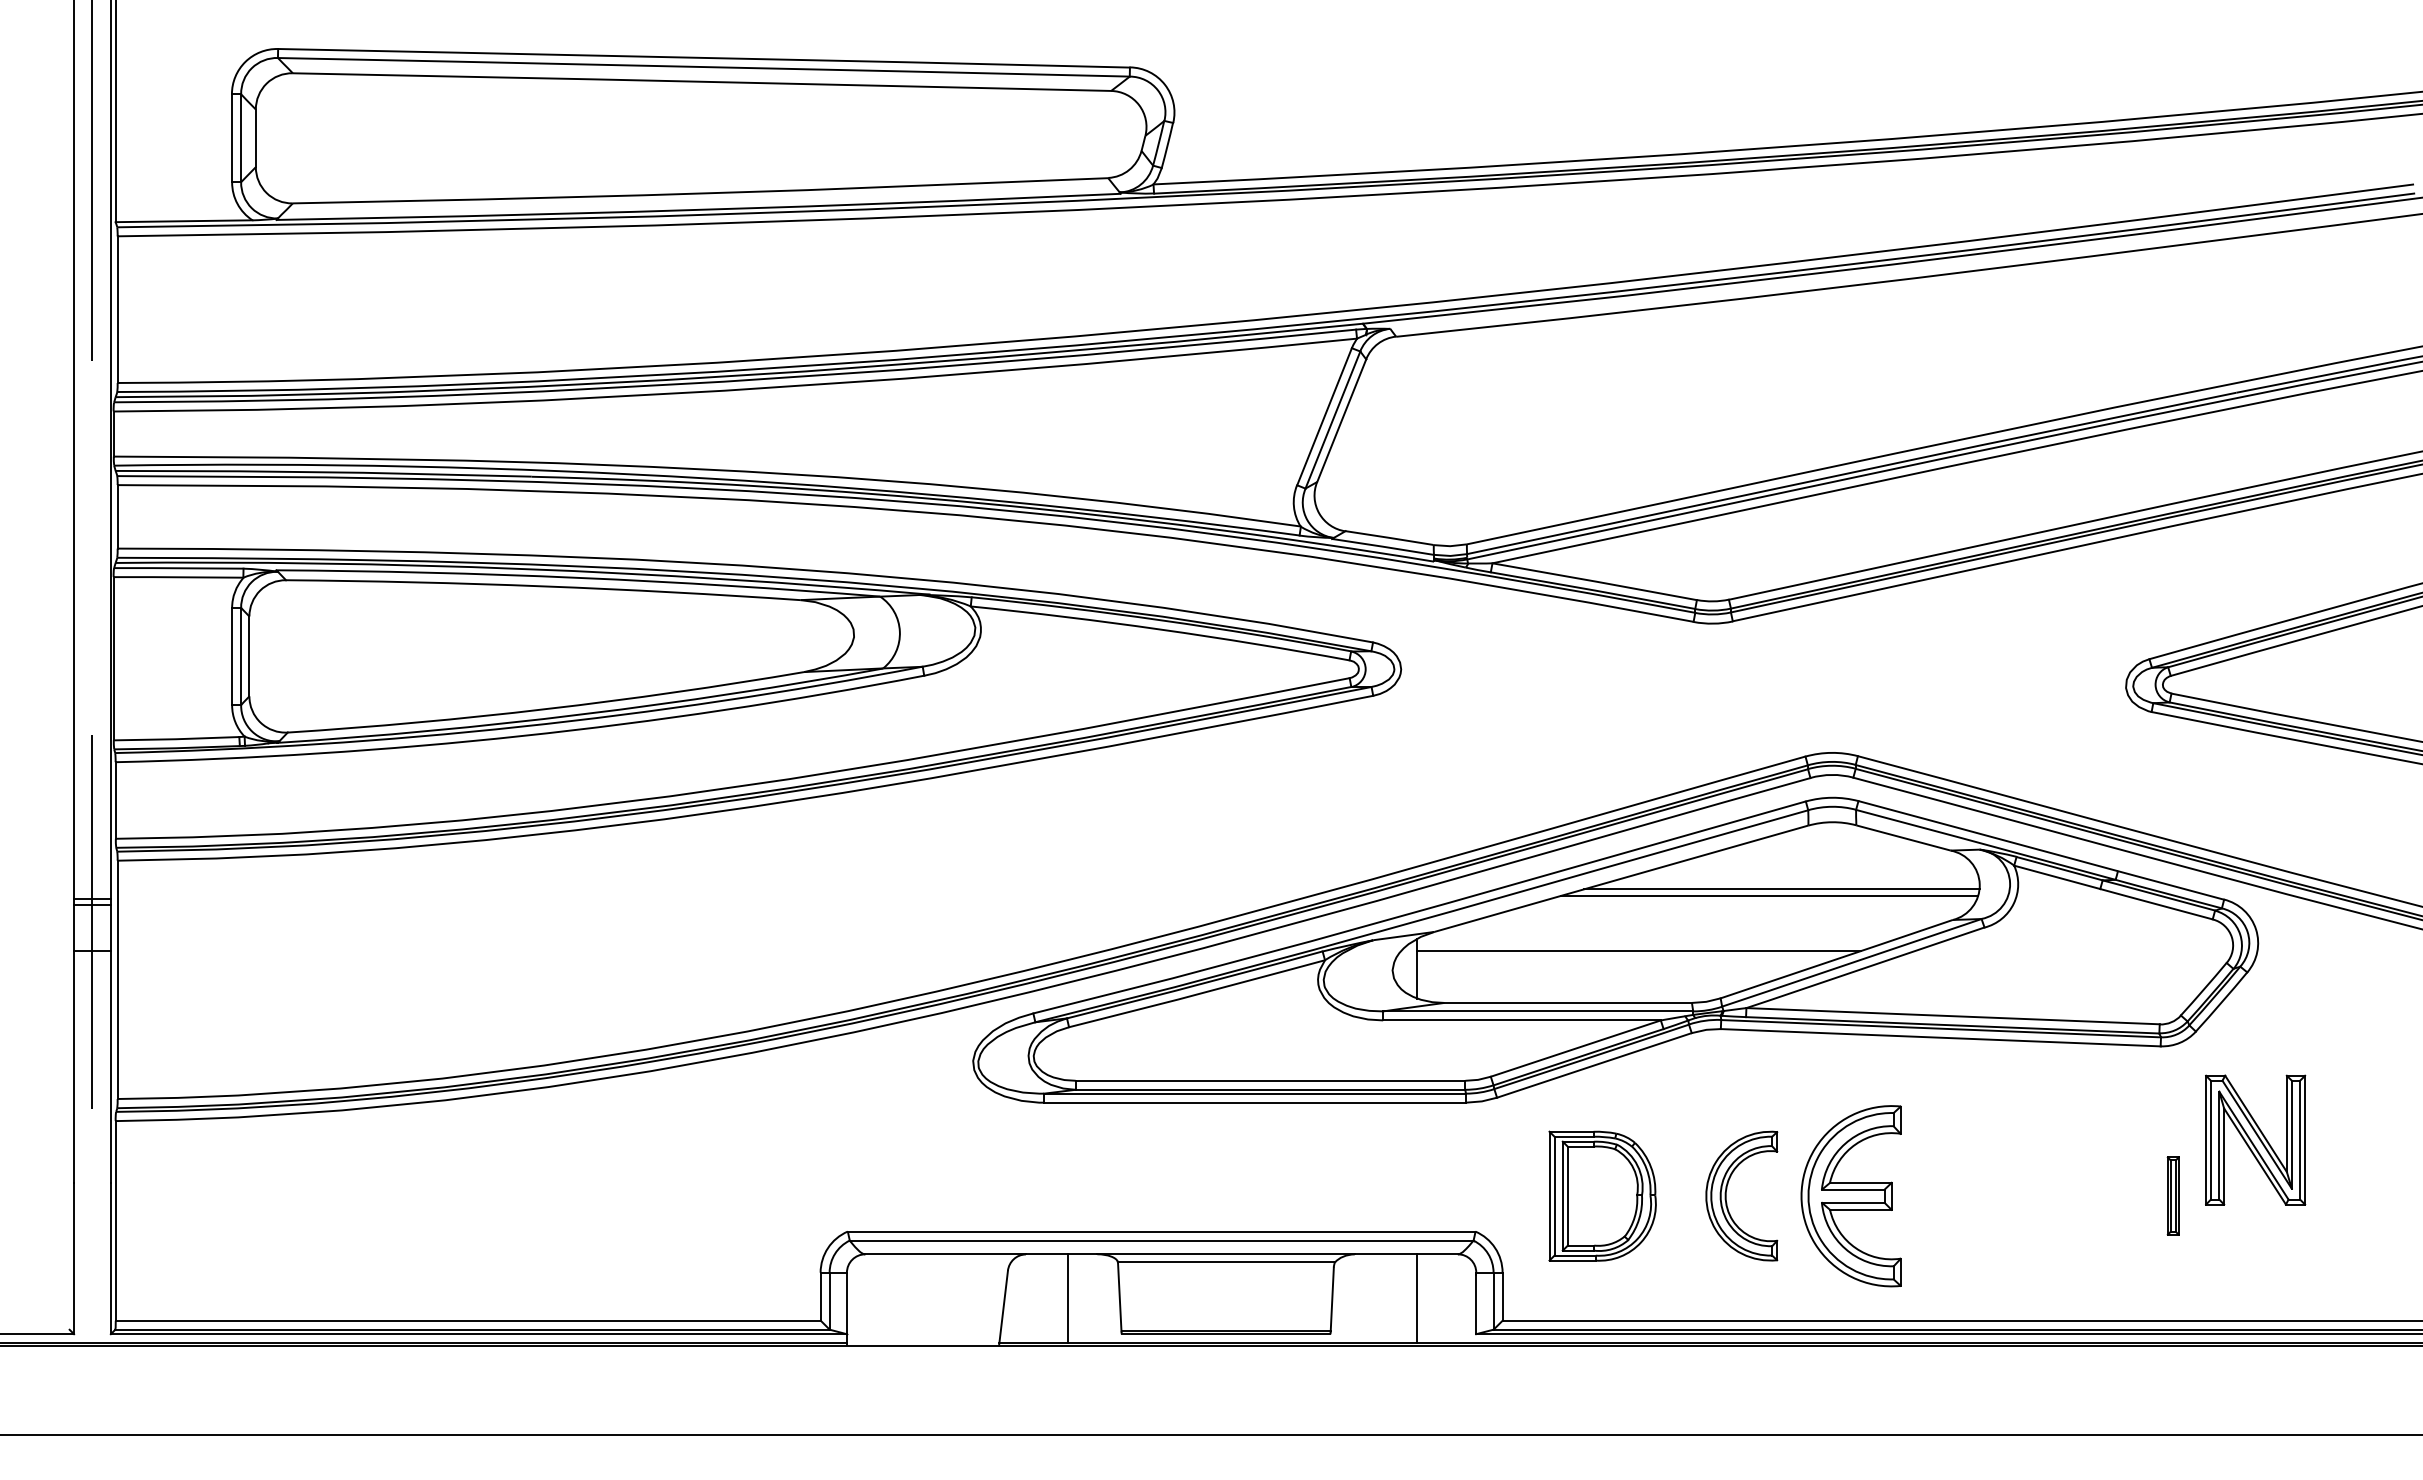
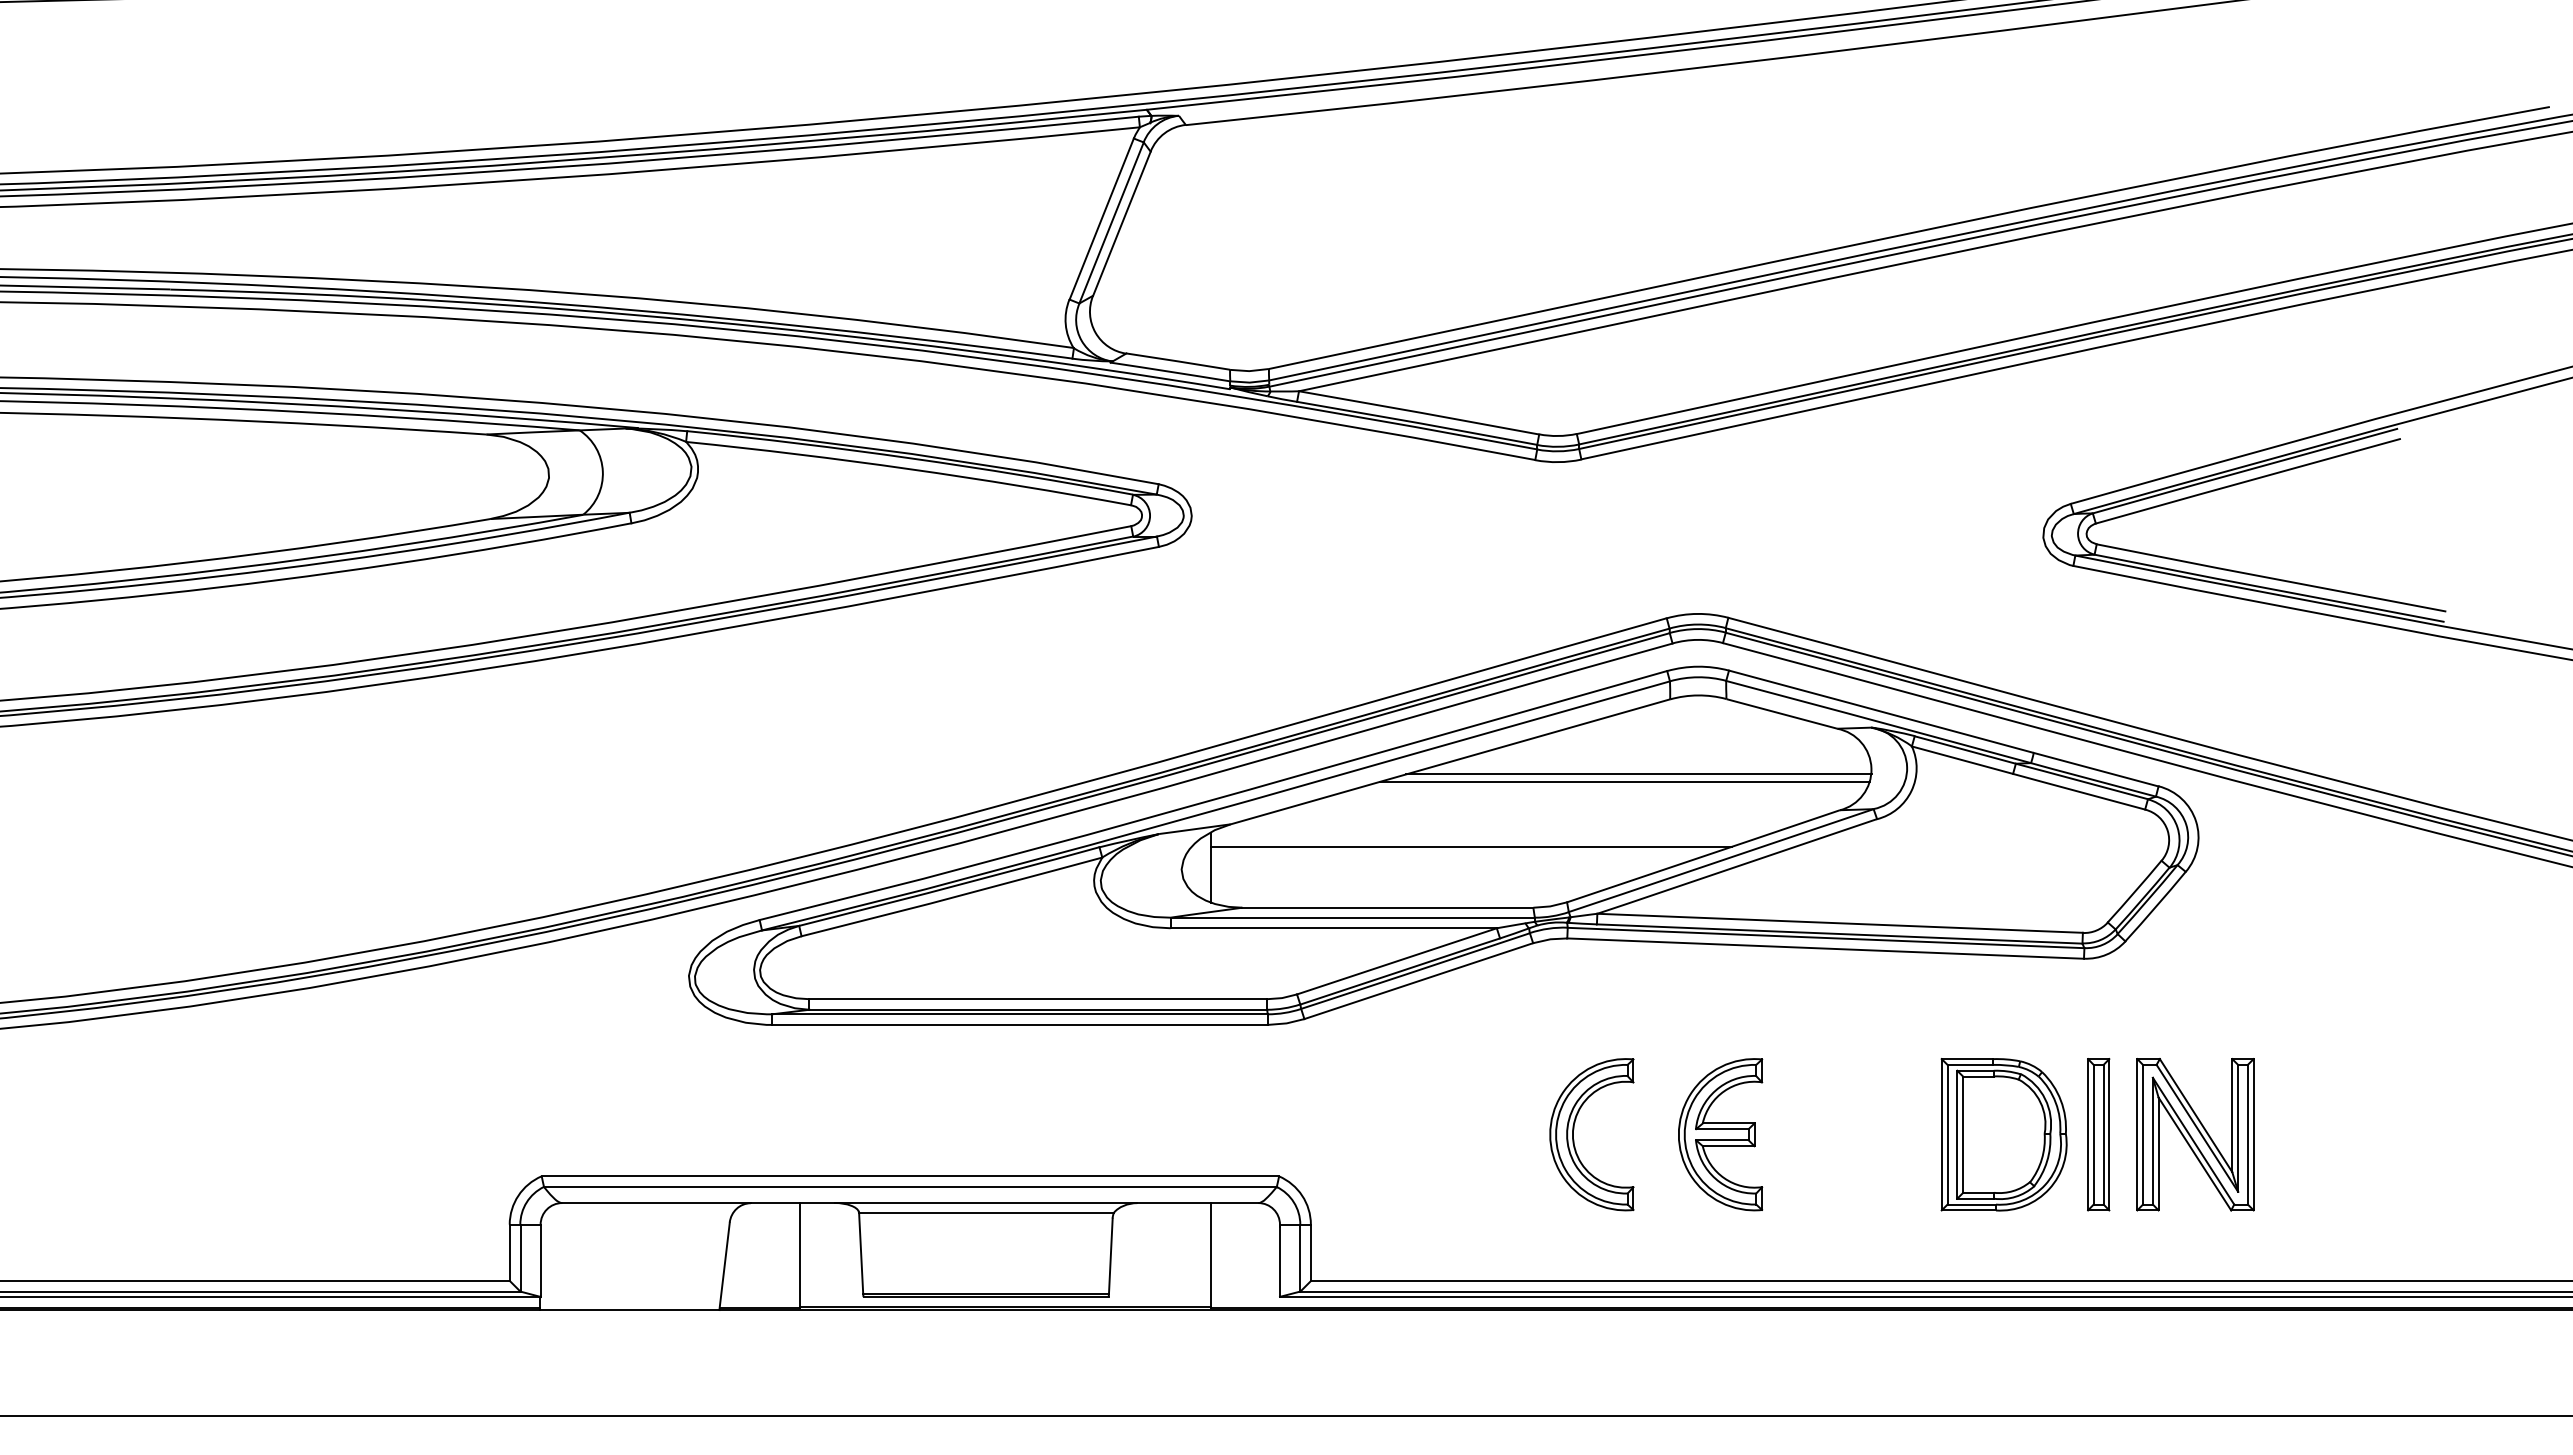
part: (2255, 1139) -> (2195, 1133), moved
part: (1602, 1195) -> (2003, 1133), moved
part: (1851, 1195) -> (1720, 1133), size x0.71
part: (2173, 1195) -> (2099, 1133), size x1.67

